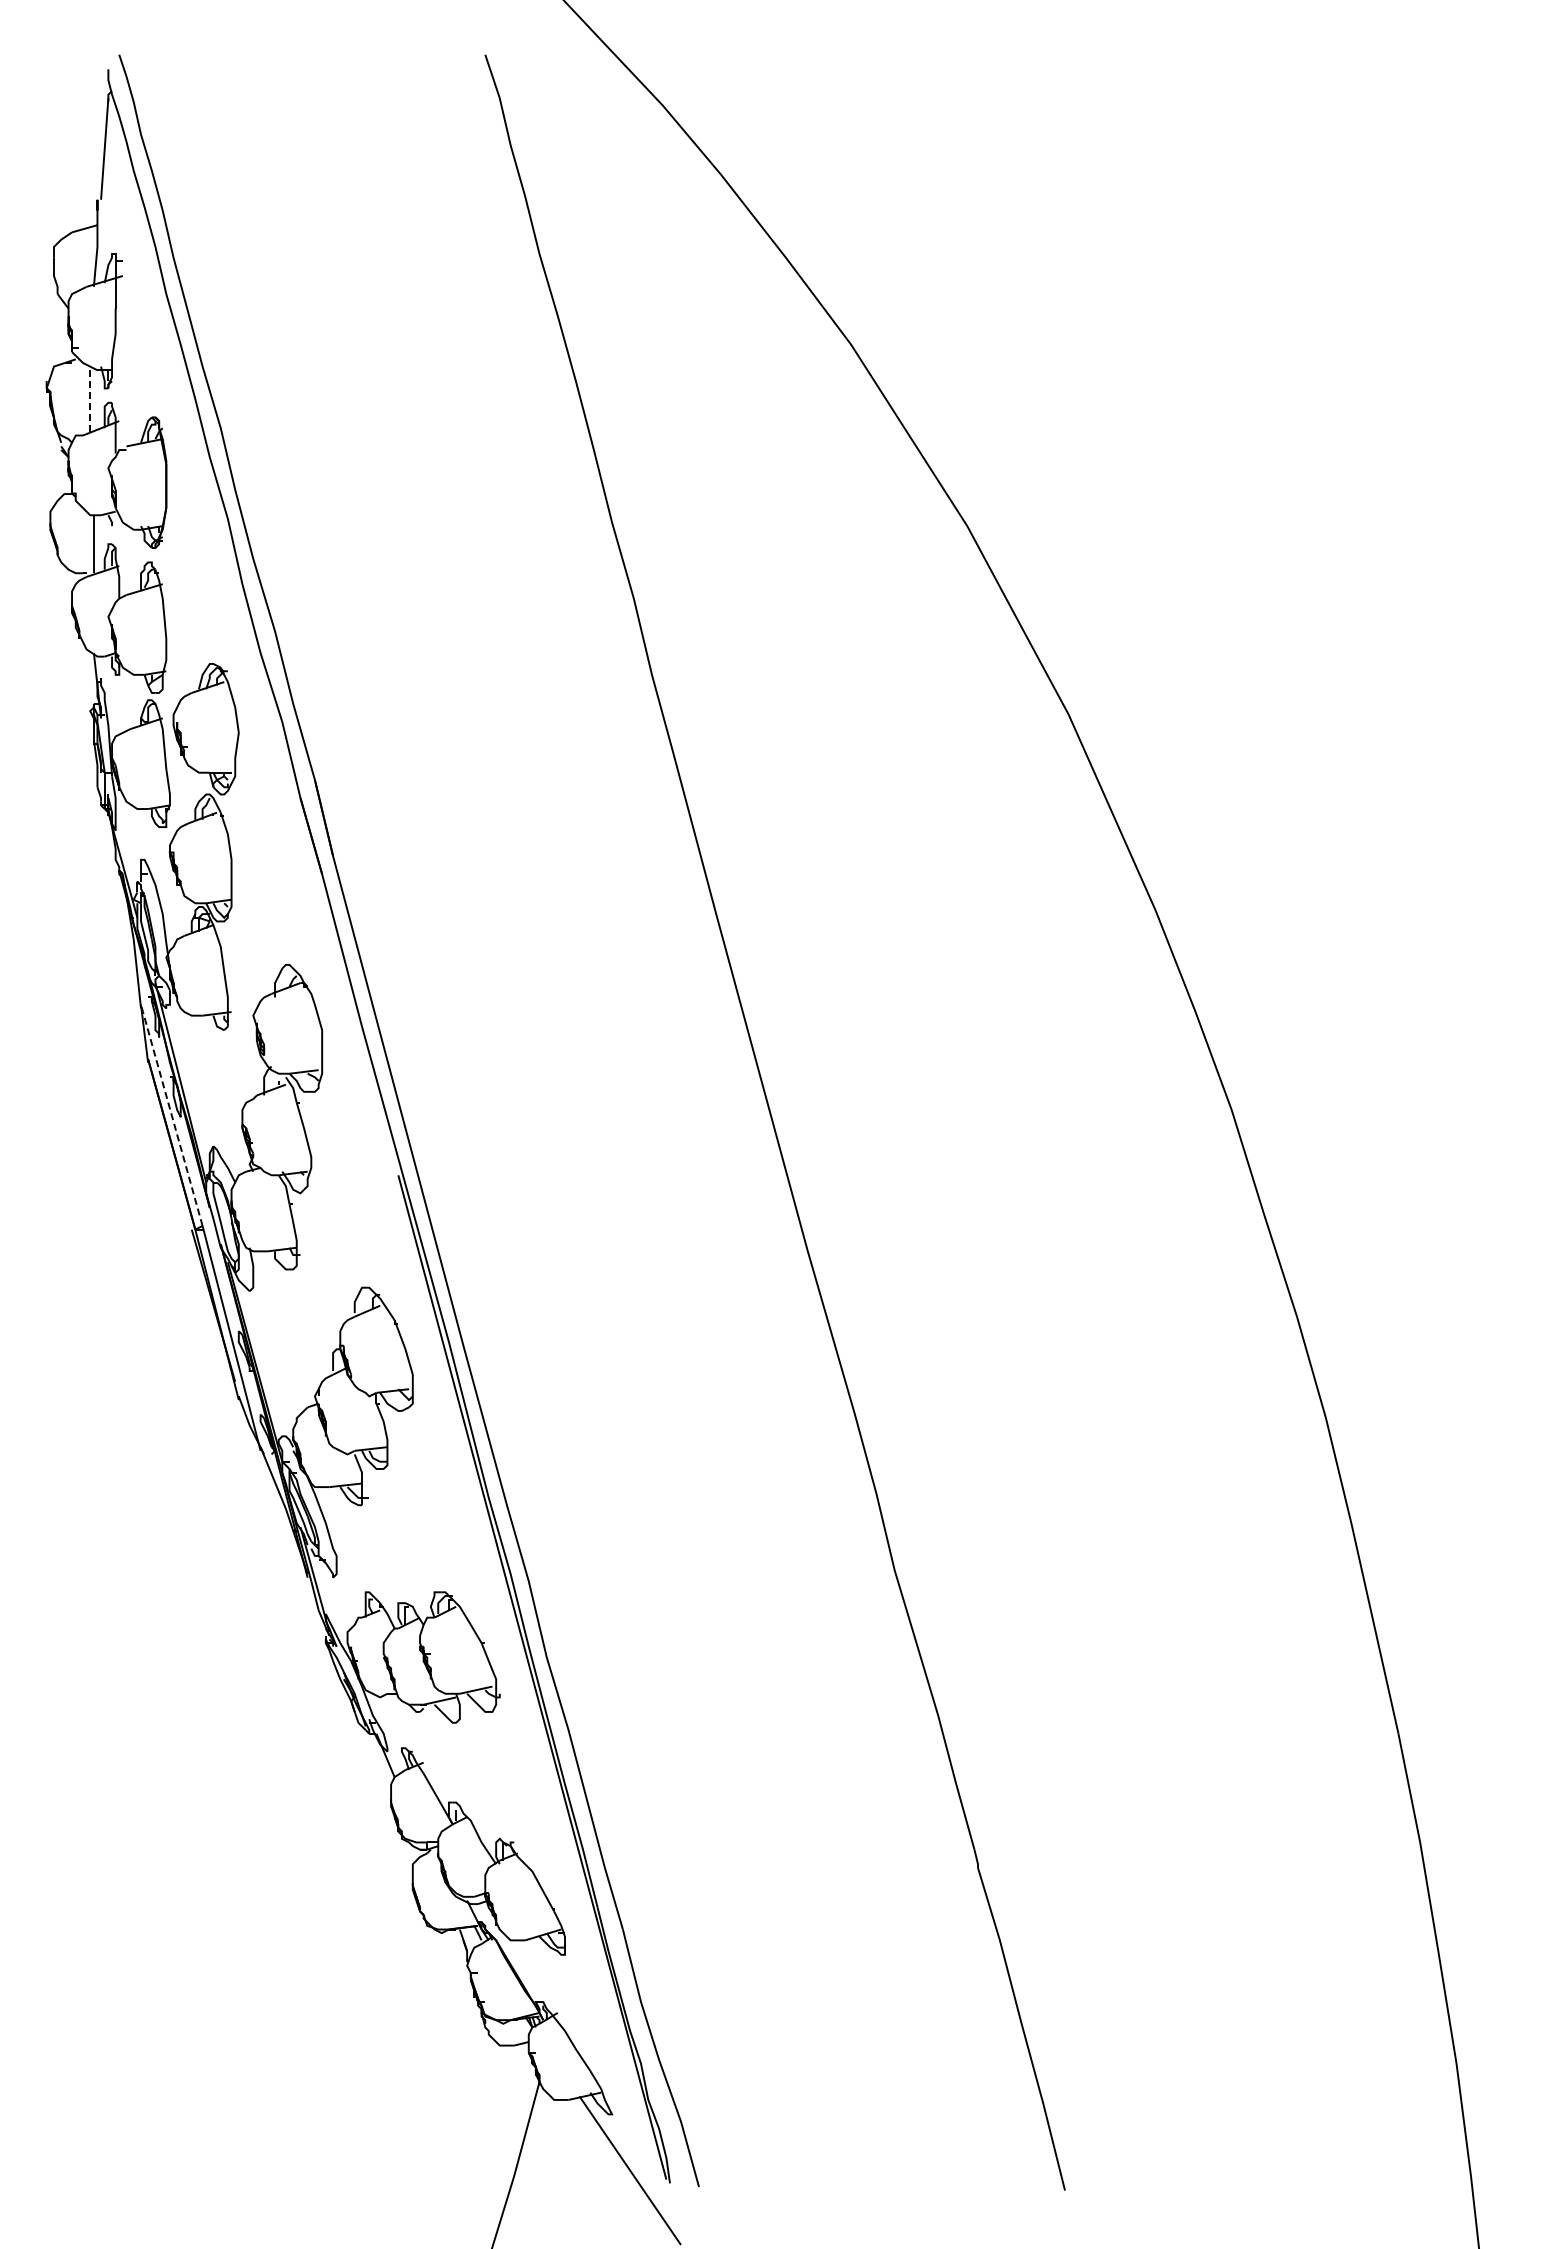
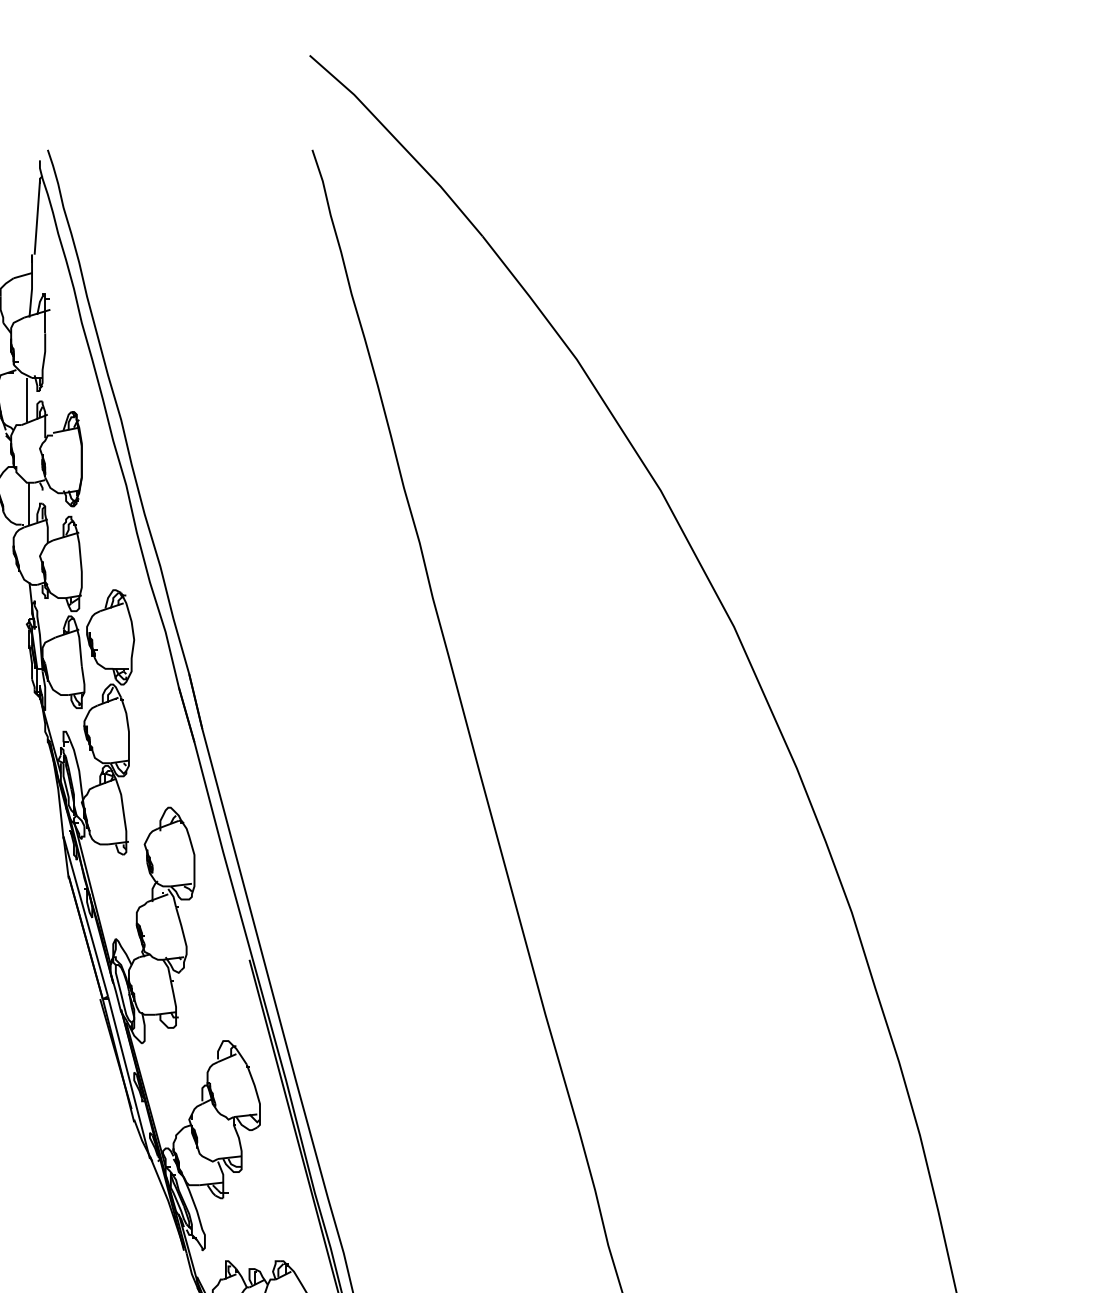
line: (90, 400) -> (27, 399), dashed -> solid
line: (171, 1115) -> (85, 916), dashed -> solid

